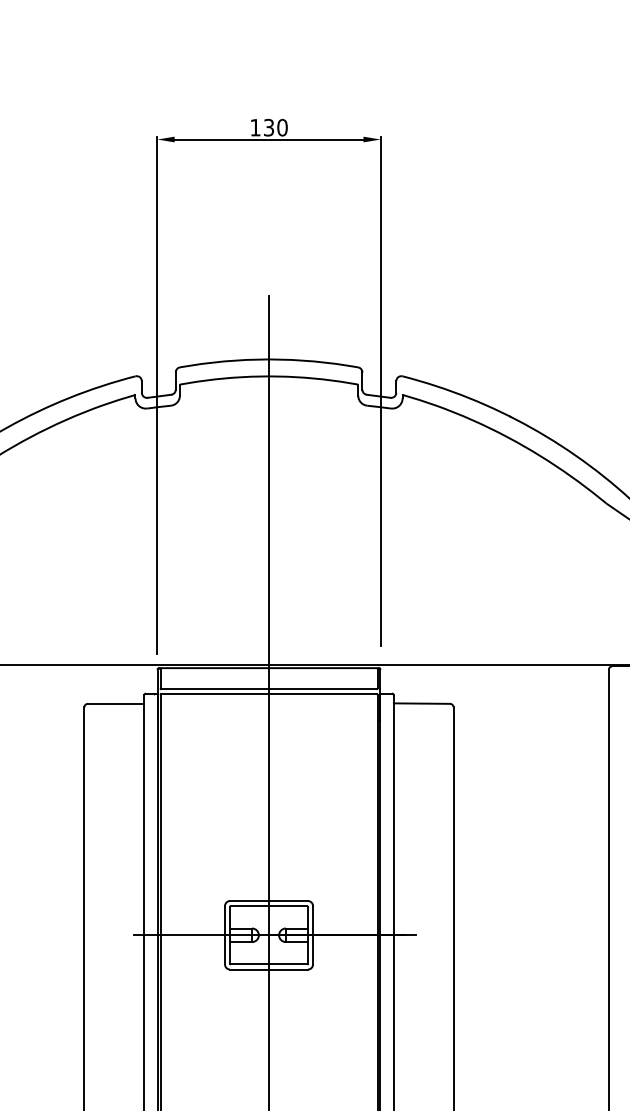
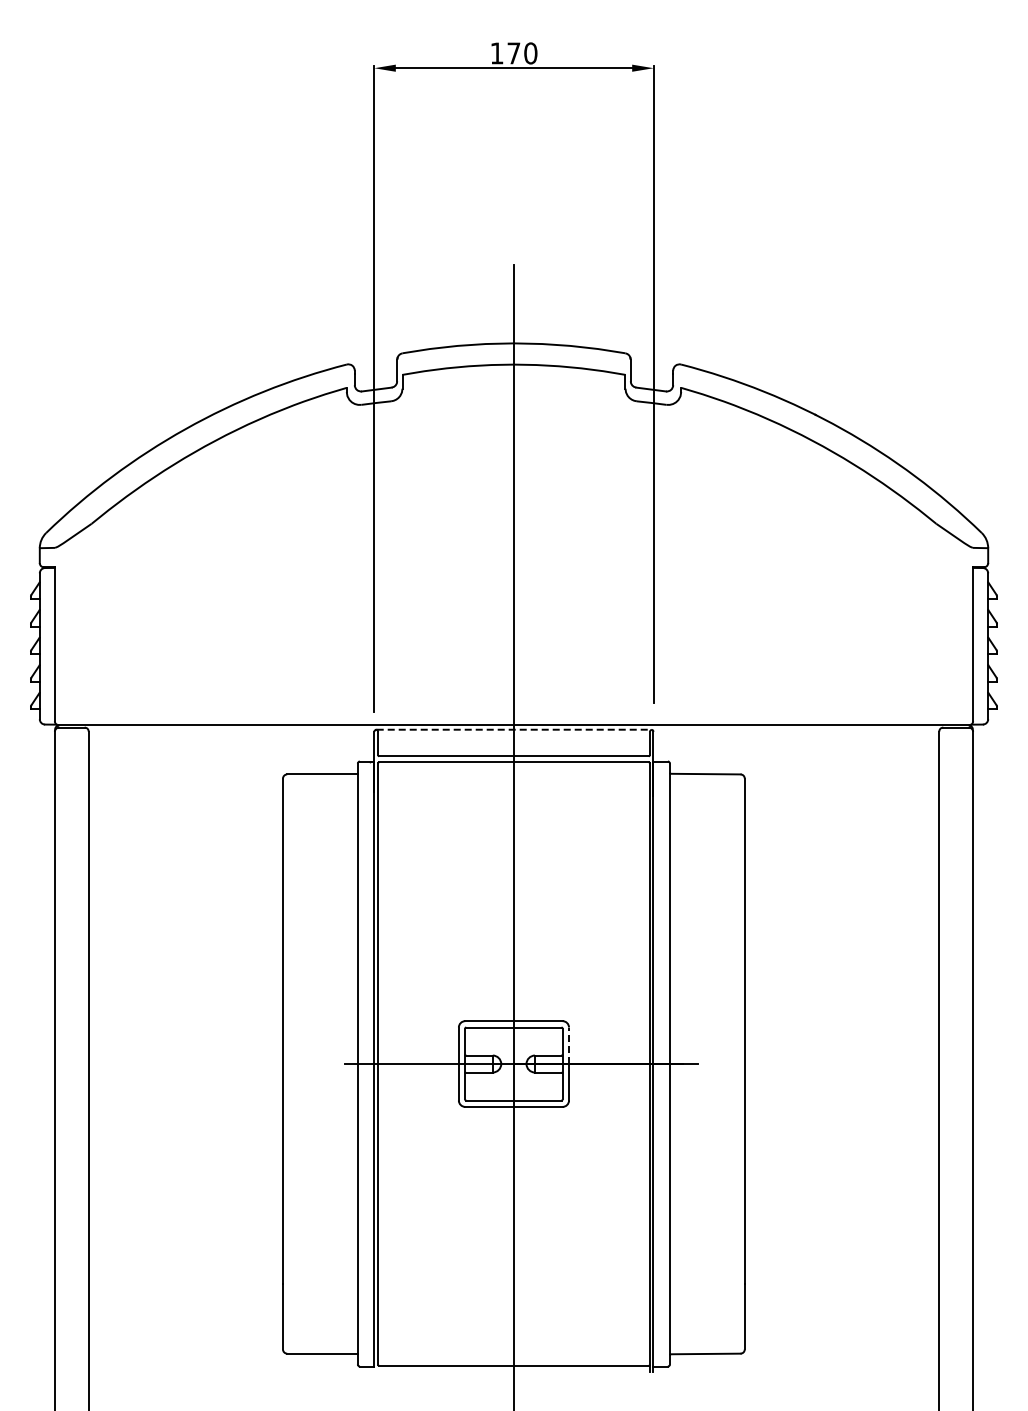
text: (268, 127) -> (513, 53), 130 -> 170
line: (269, 667) -> (514, 729), solid -> dashed
line: (313, 920) -> (569, 1045), solid -> dashed

